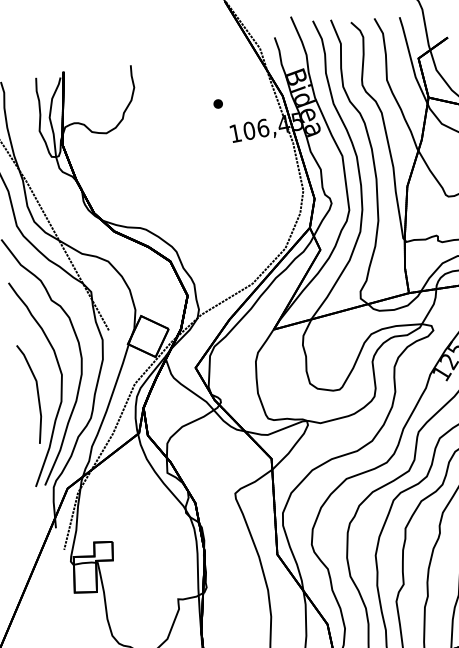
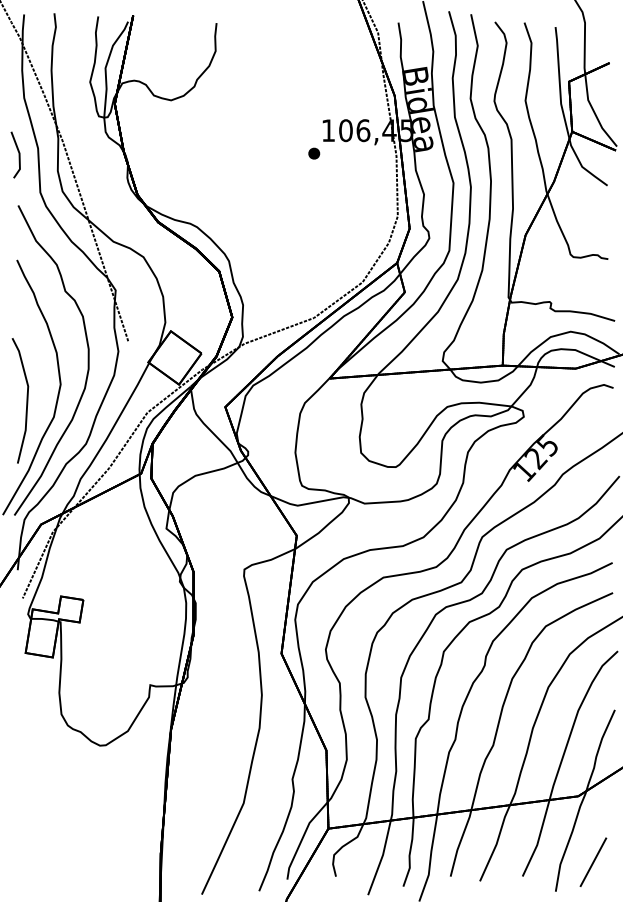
part: (218, 103) -> (314, 153), moved

